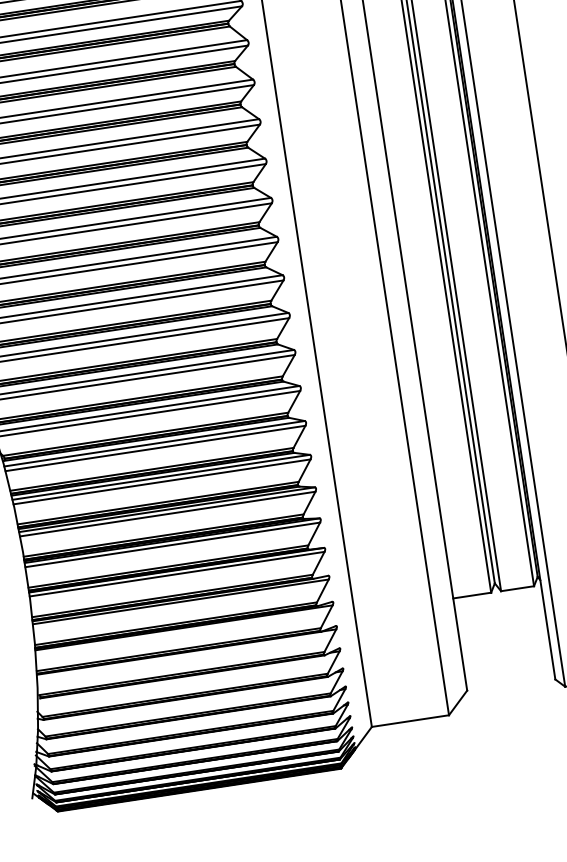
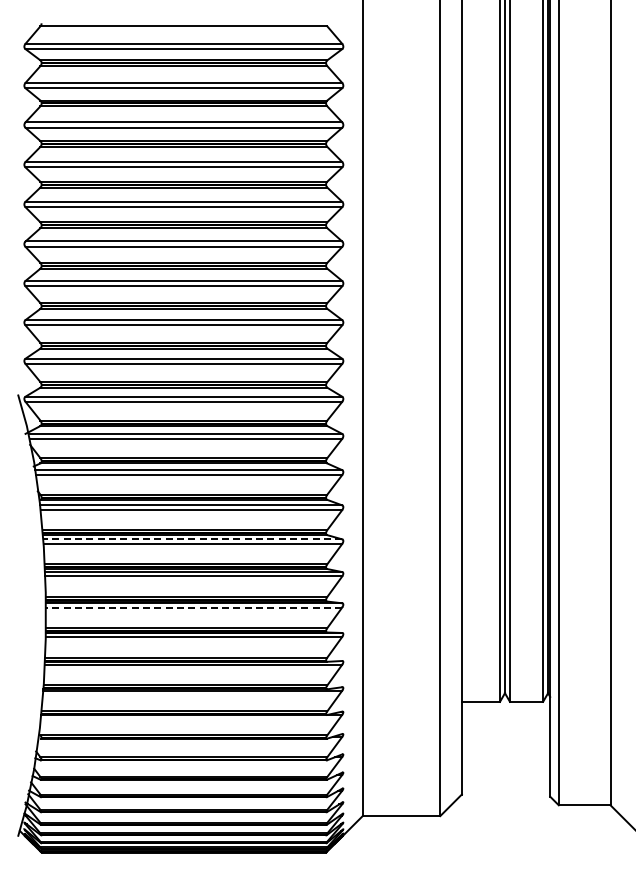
line: (160, 477) -> (192, 539), solid -> dashed
line: (172, 544) -> (193, 607), solid -> dashed

